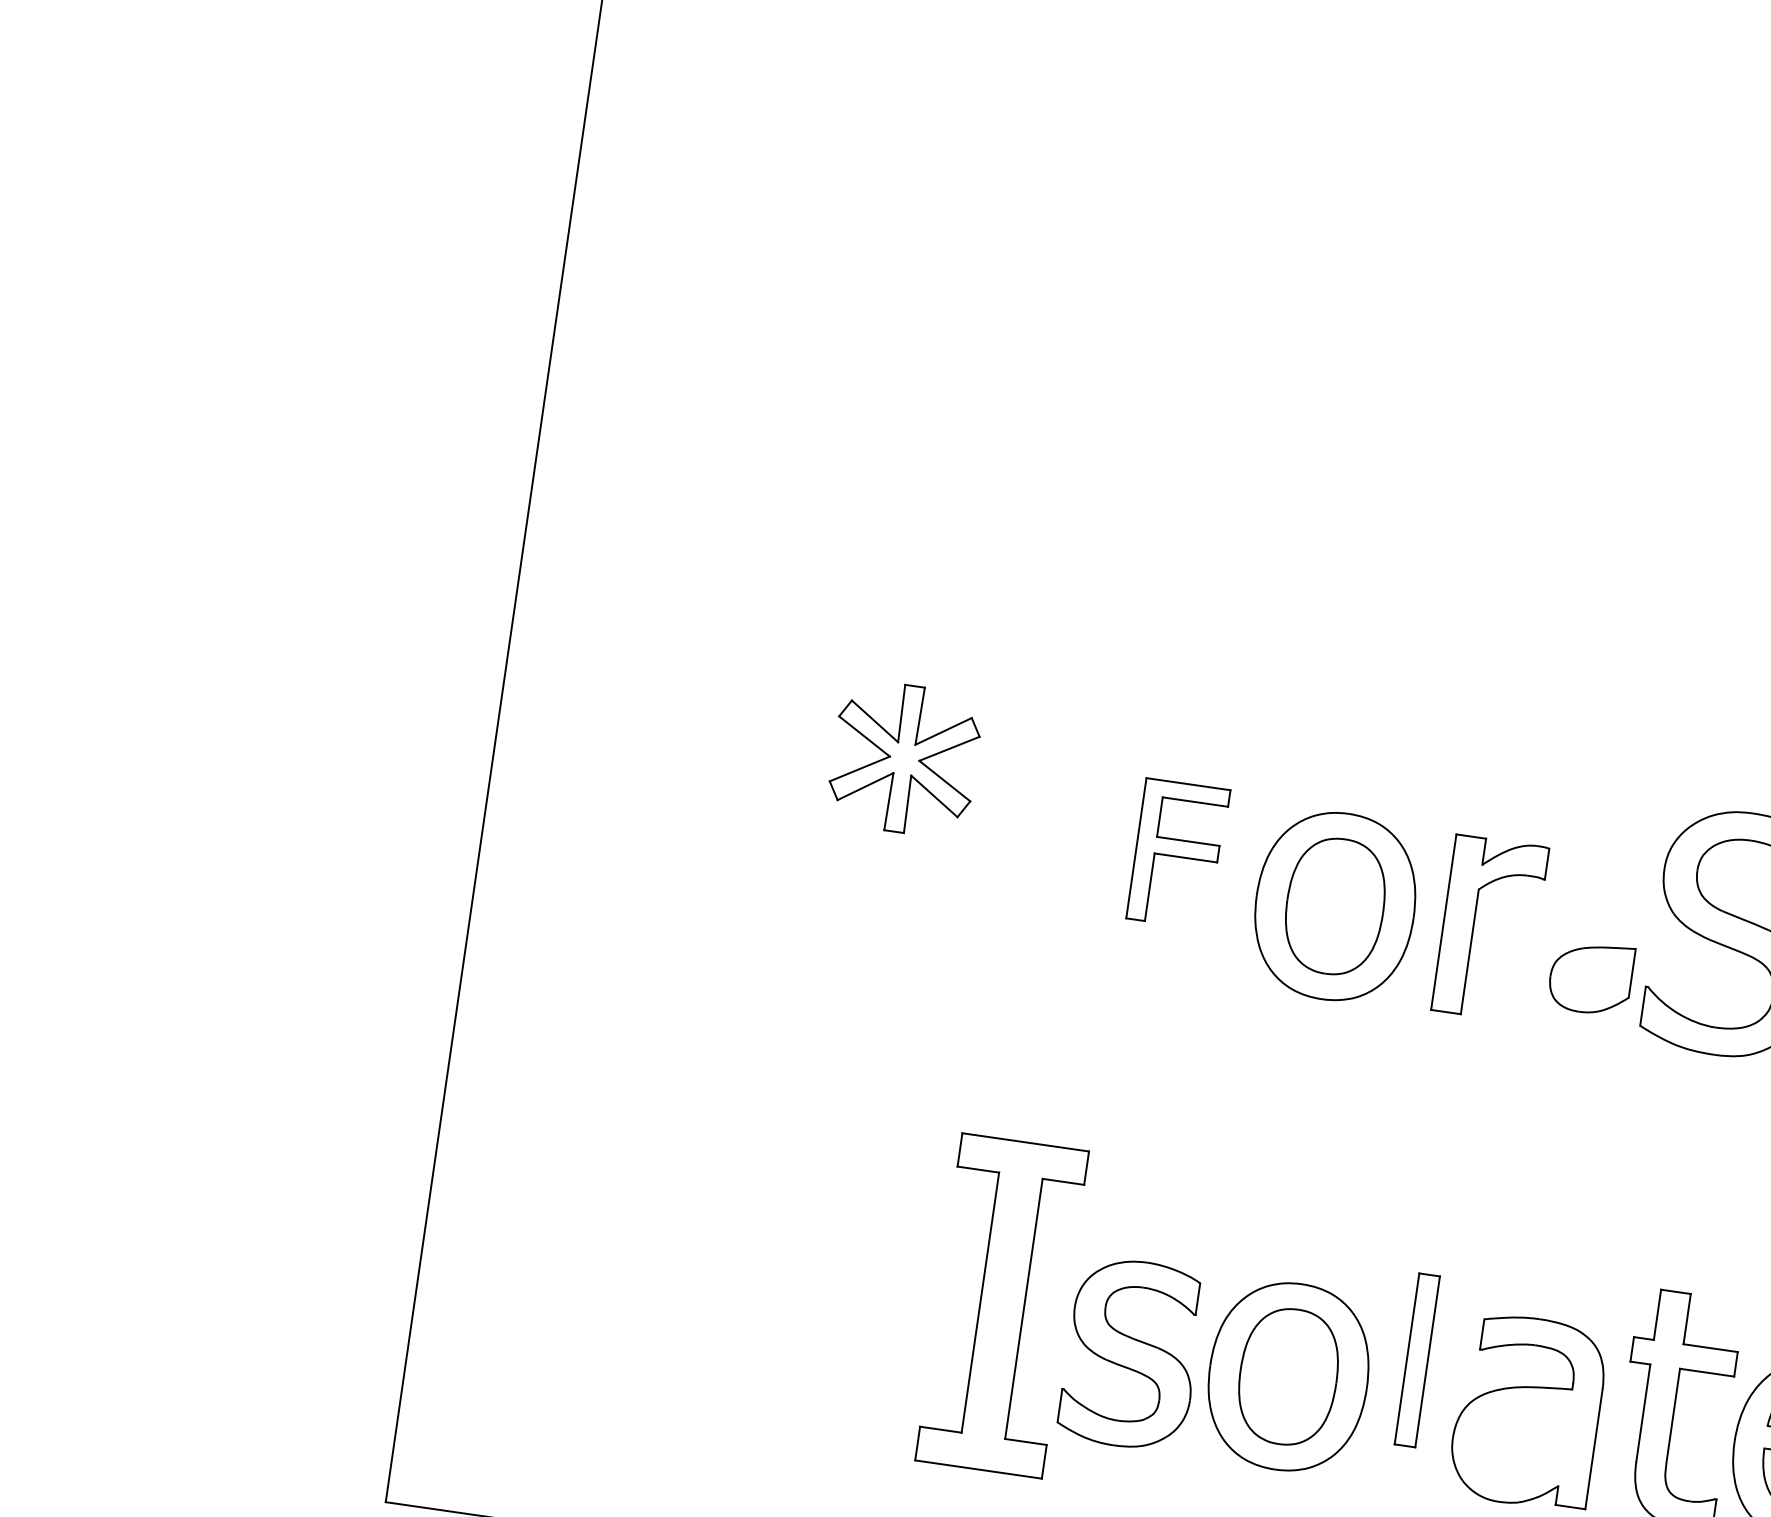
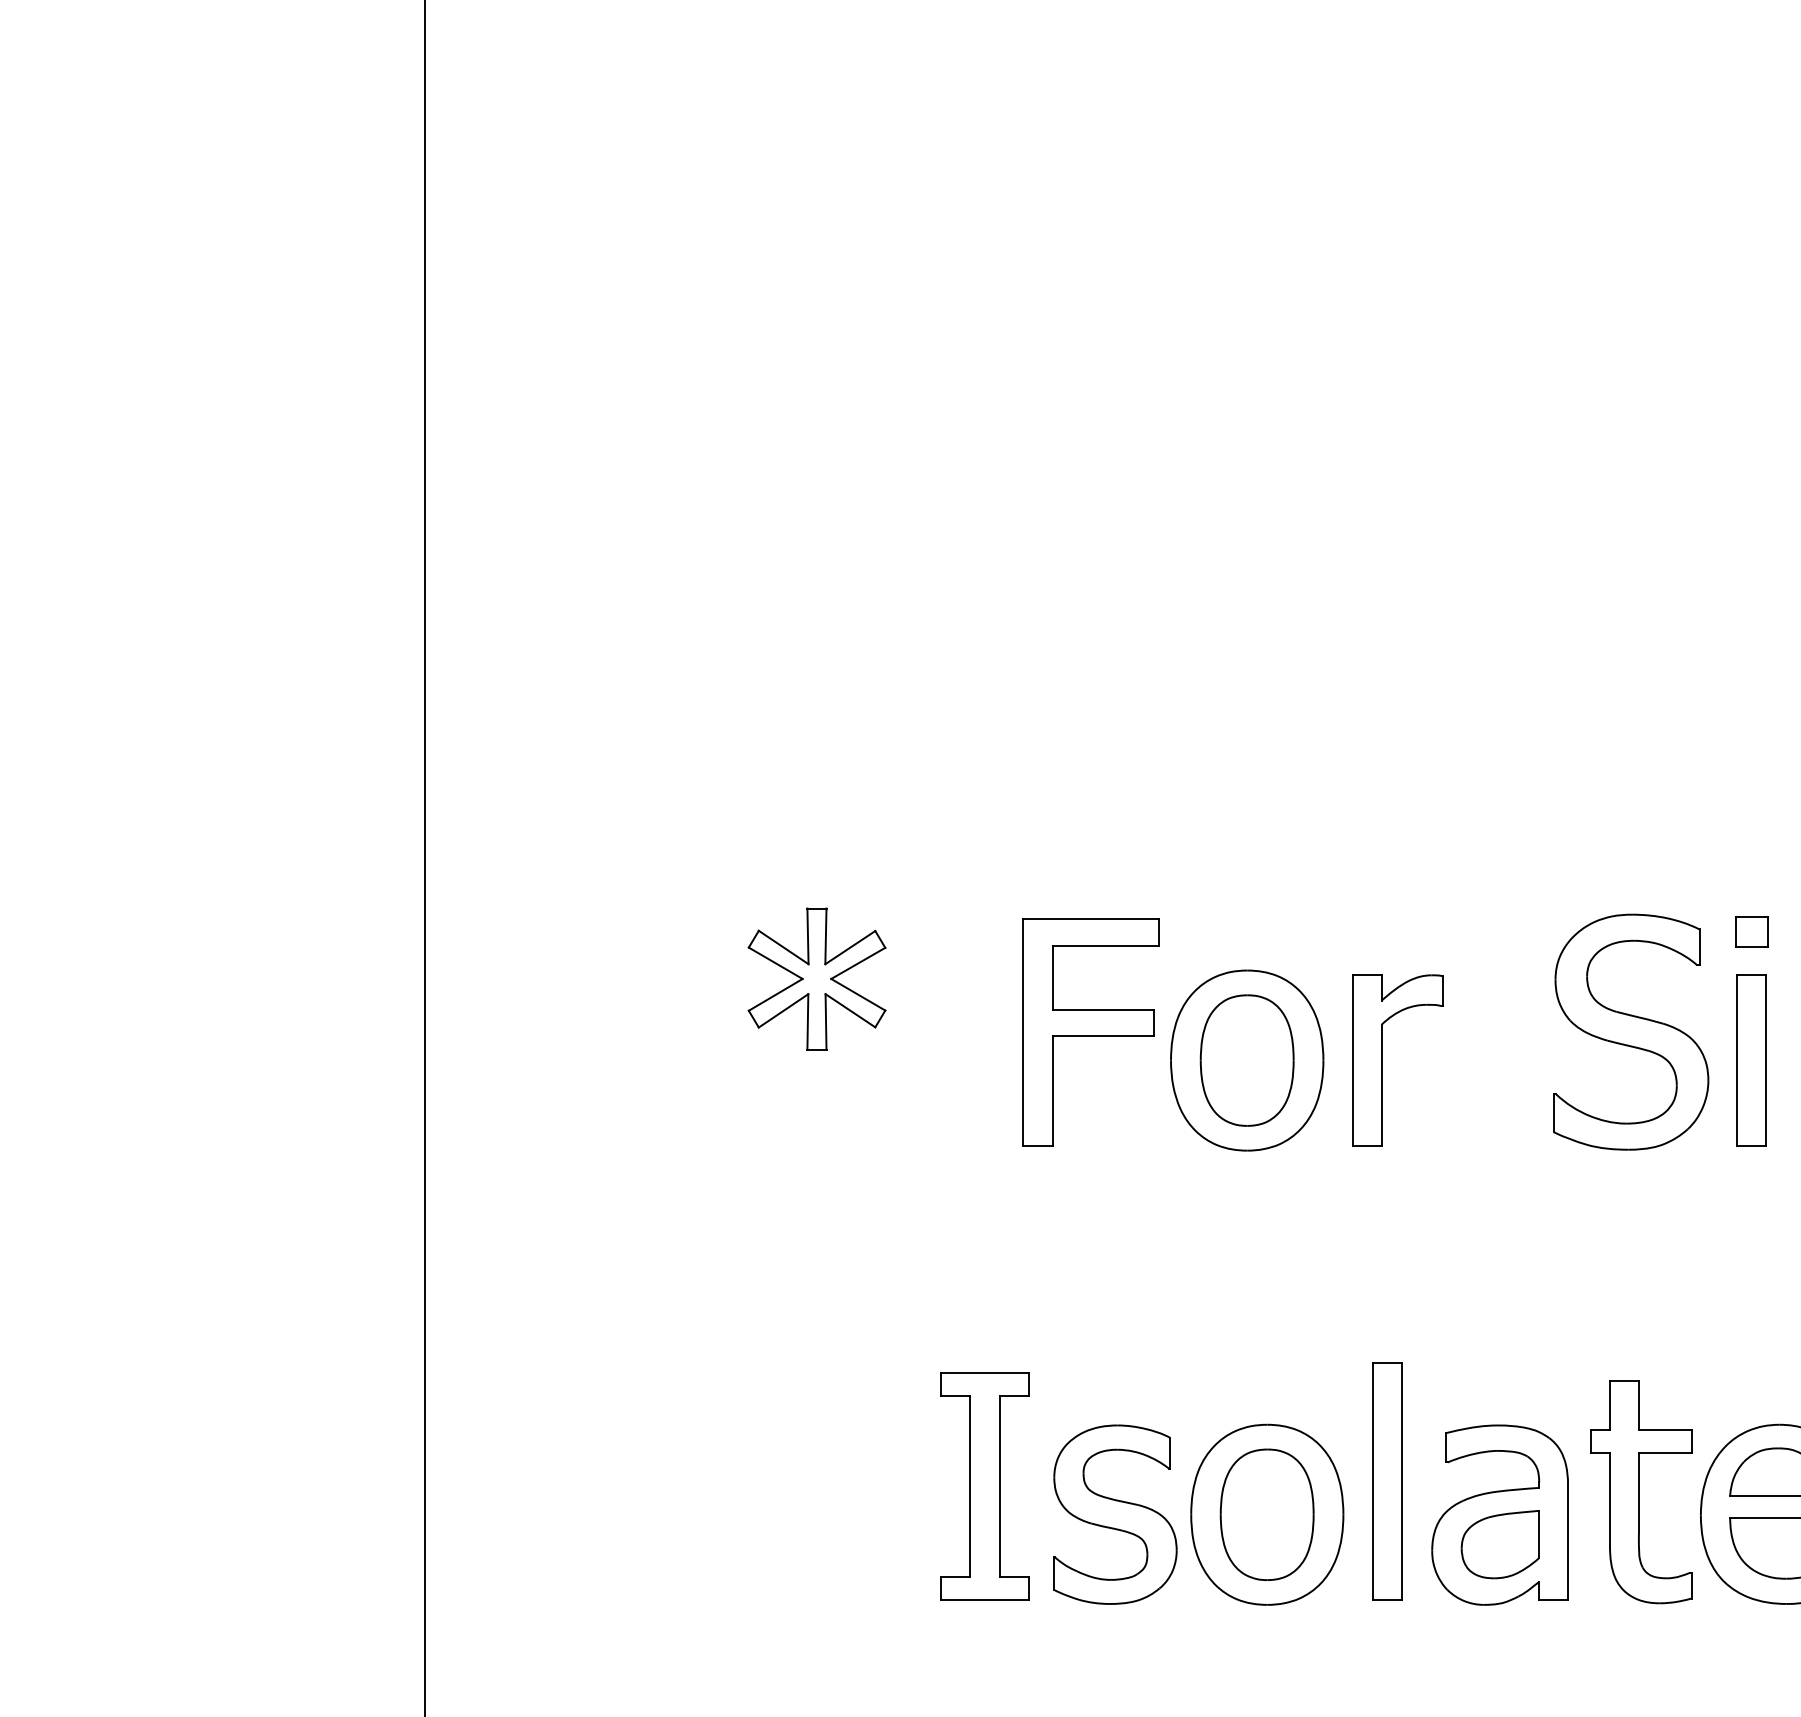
part: (1178, 854) -> (1090, 1032), size x1.67
part: (1589, 977) -> (1499, 1544), moved
part: (1001, 1305) -> (984, 1486), size x0.71
part: (1417, 1360) -> (1387, 1481), size x1.43

